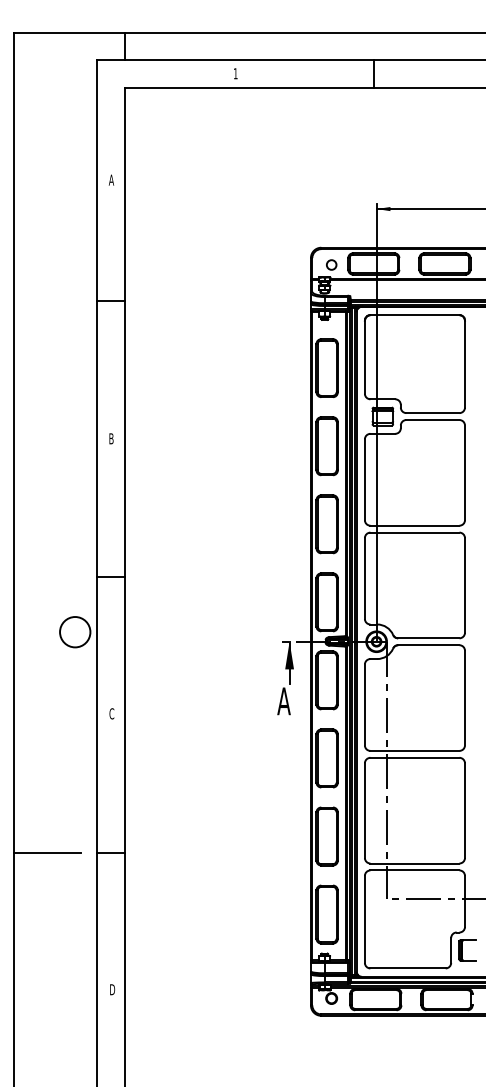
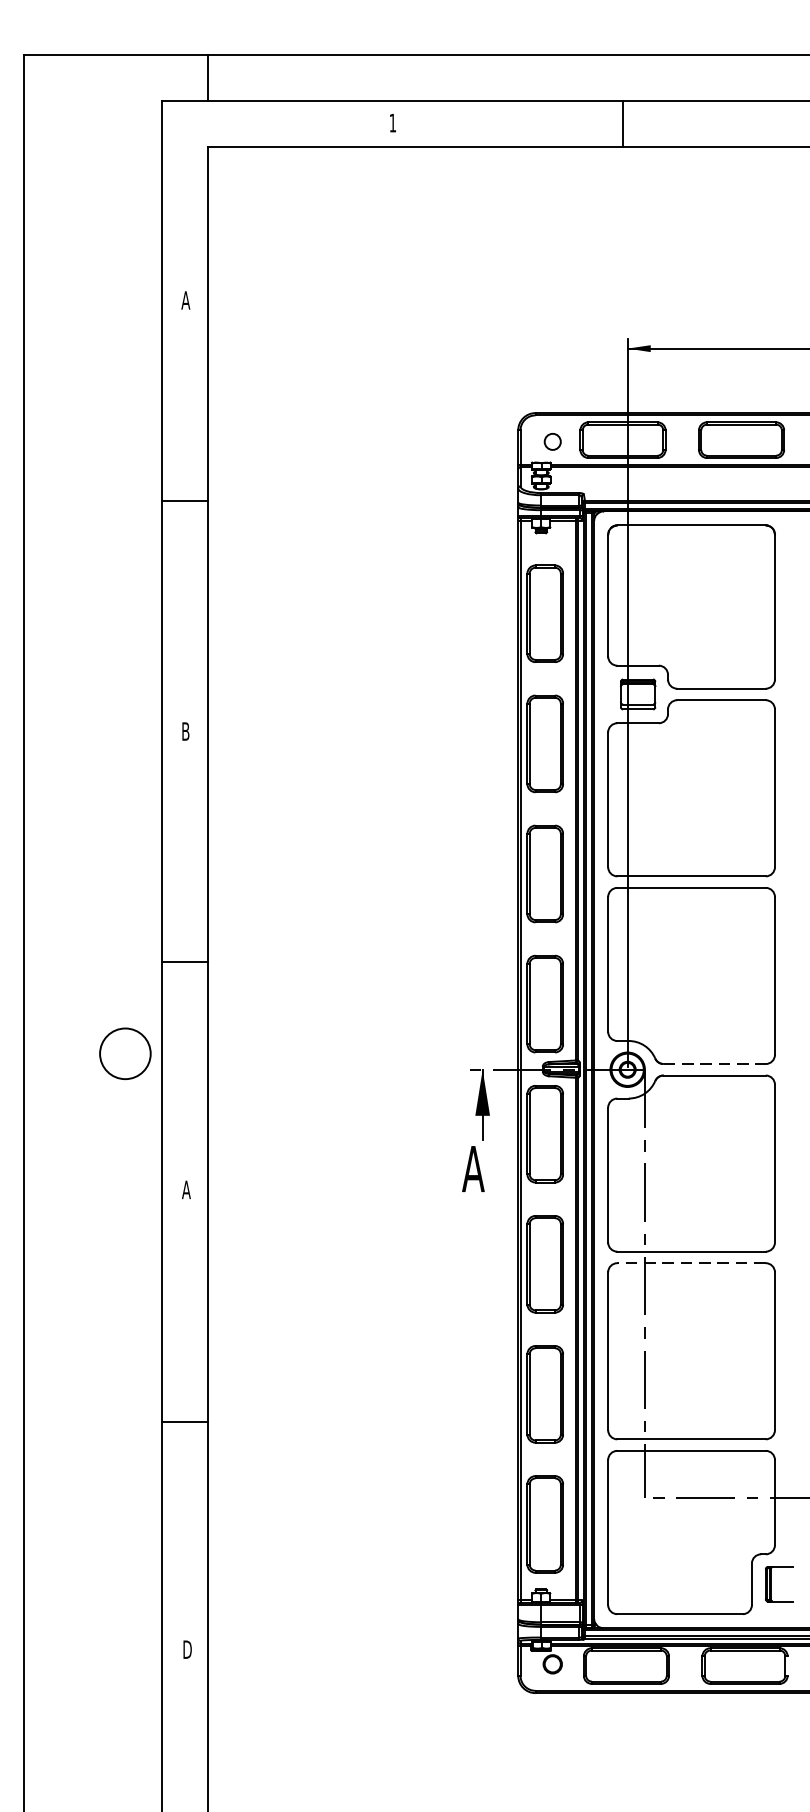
line: (428, 638) -> (714, 1064), solid -> dashed
text: (111, 713) -> (185, 1189), C -> A
line: (414, 757) -> (690, 1262), solid -> dashed
line: (47, 853) -> (79, 1422), removed

